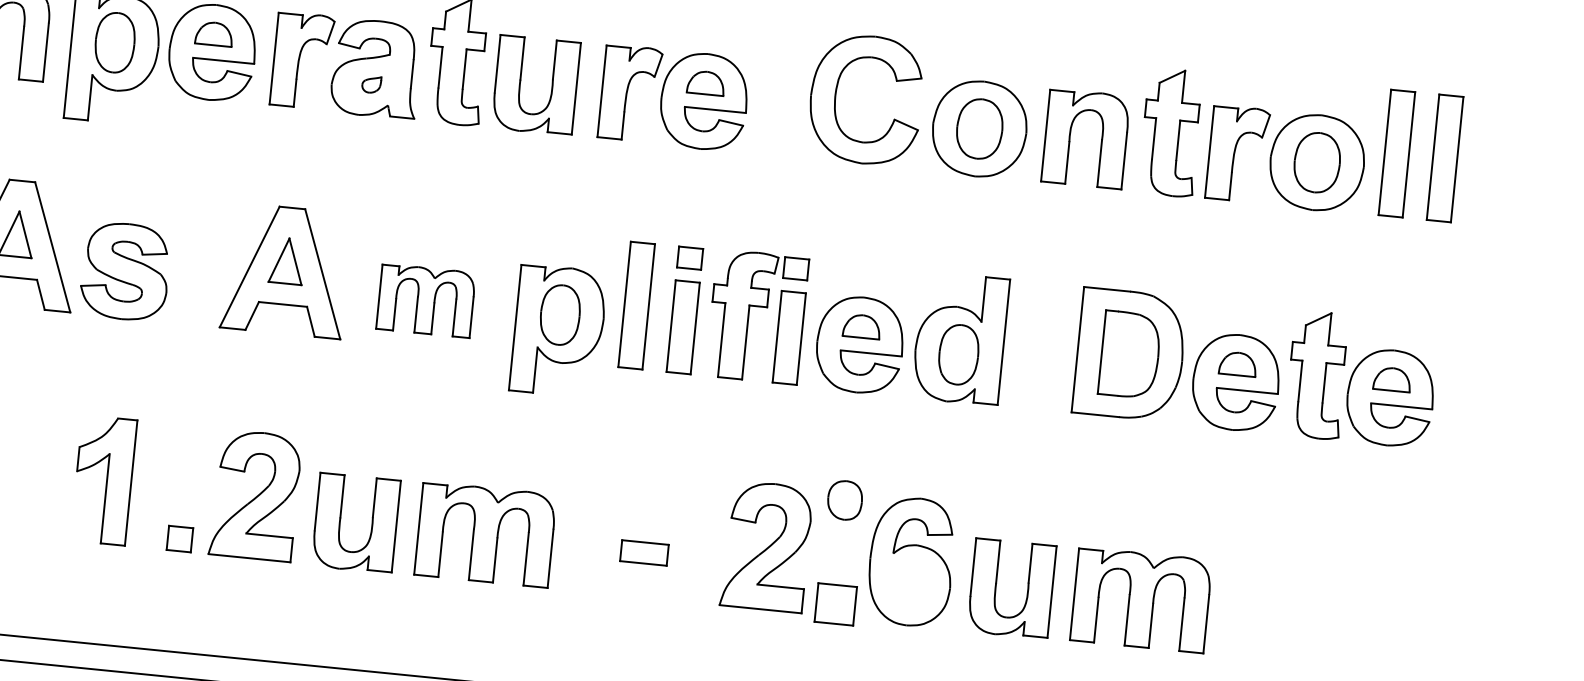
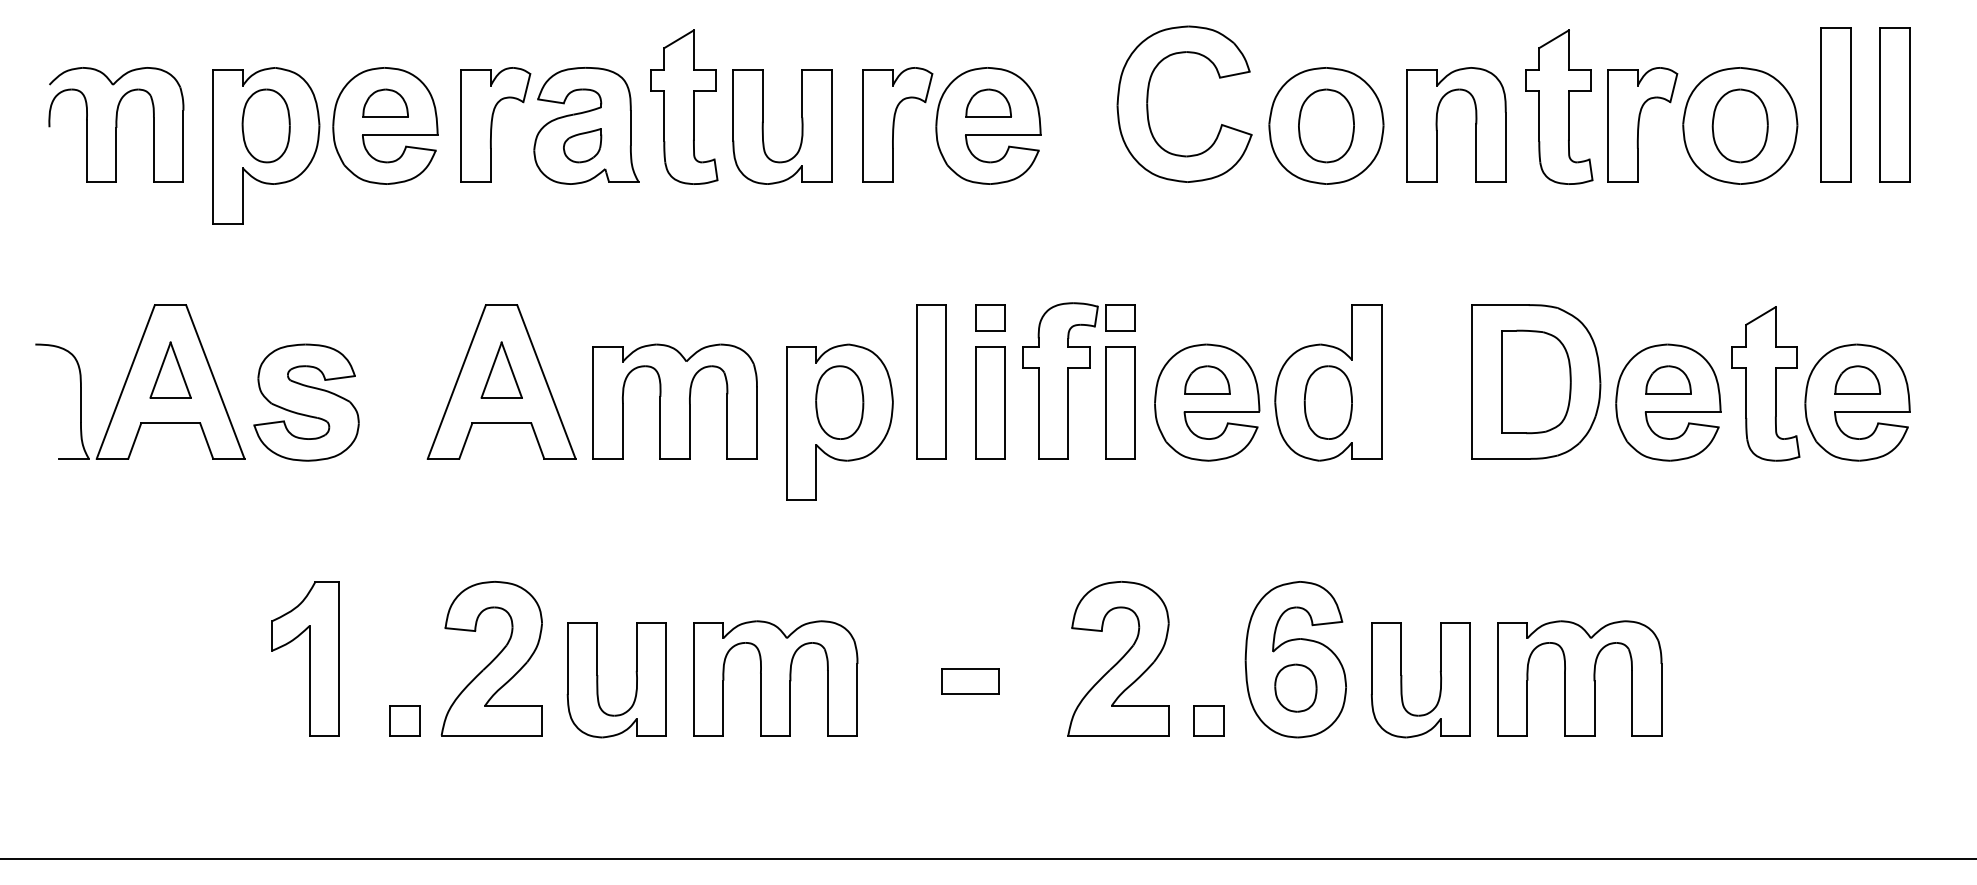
part: (371, 84) -> (582, 145), size x1.67
part: (425, 300) -> (674, 401), size x1.43
part: (844, 499) -> (1295, 687), moved
part: (835, 604) -> (1208, 720), size x0.62

